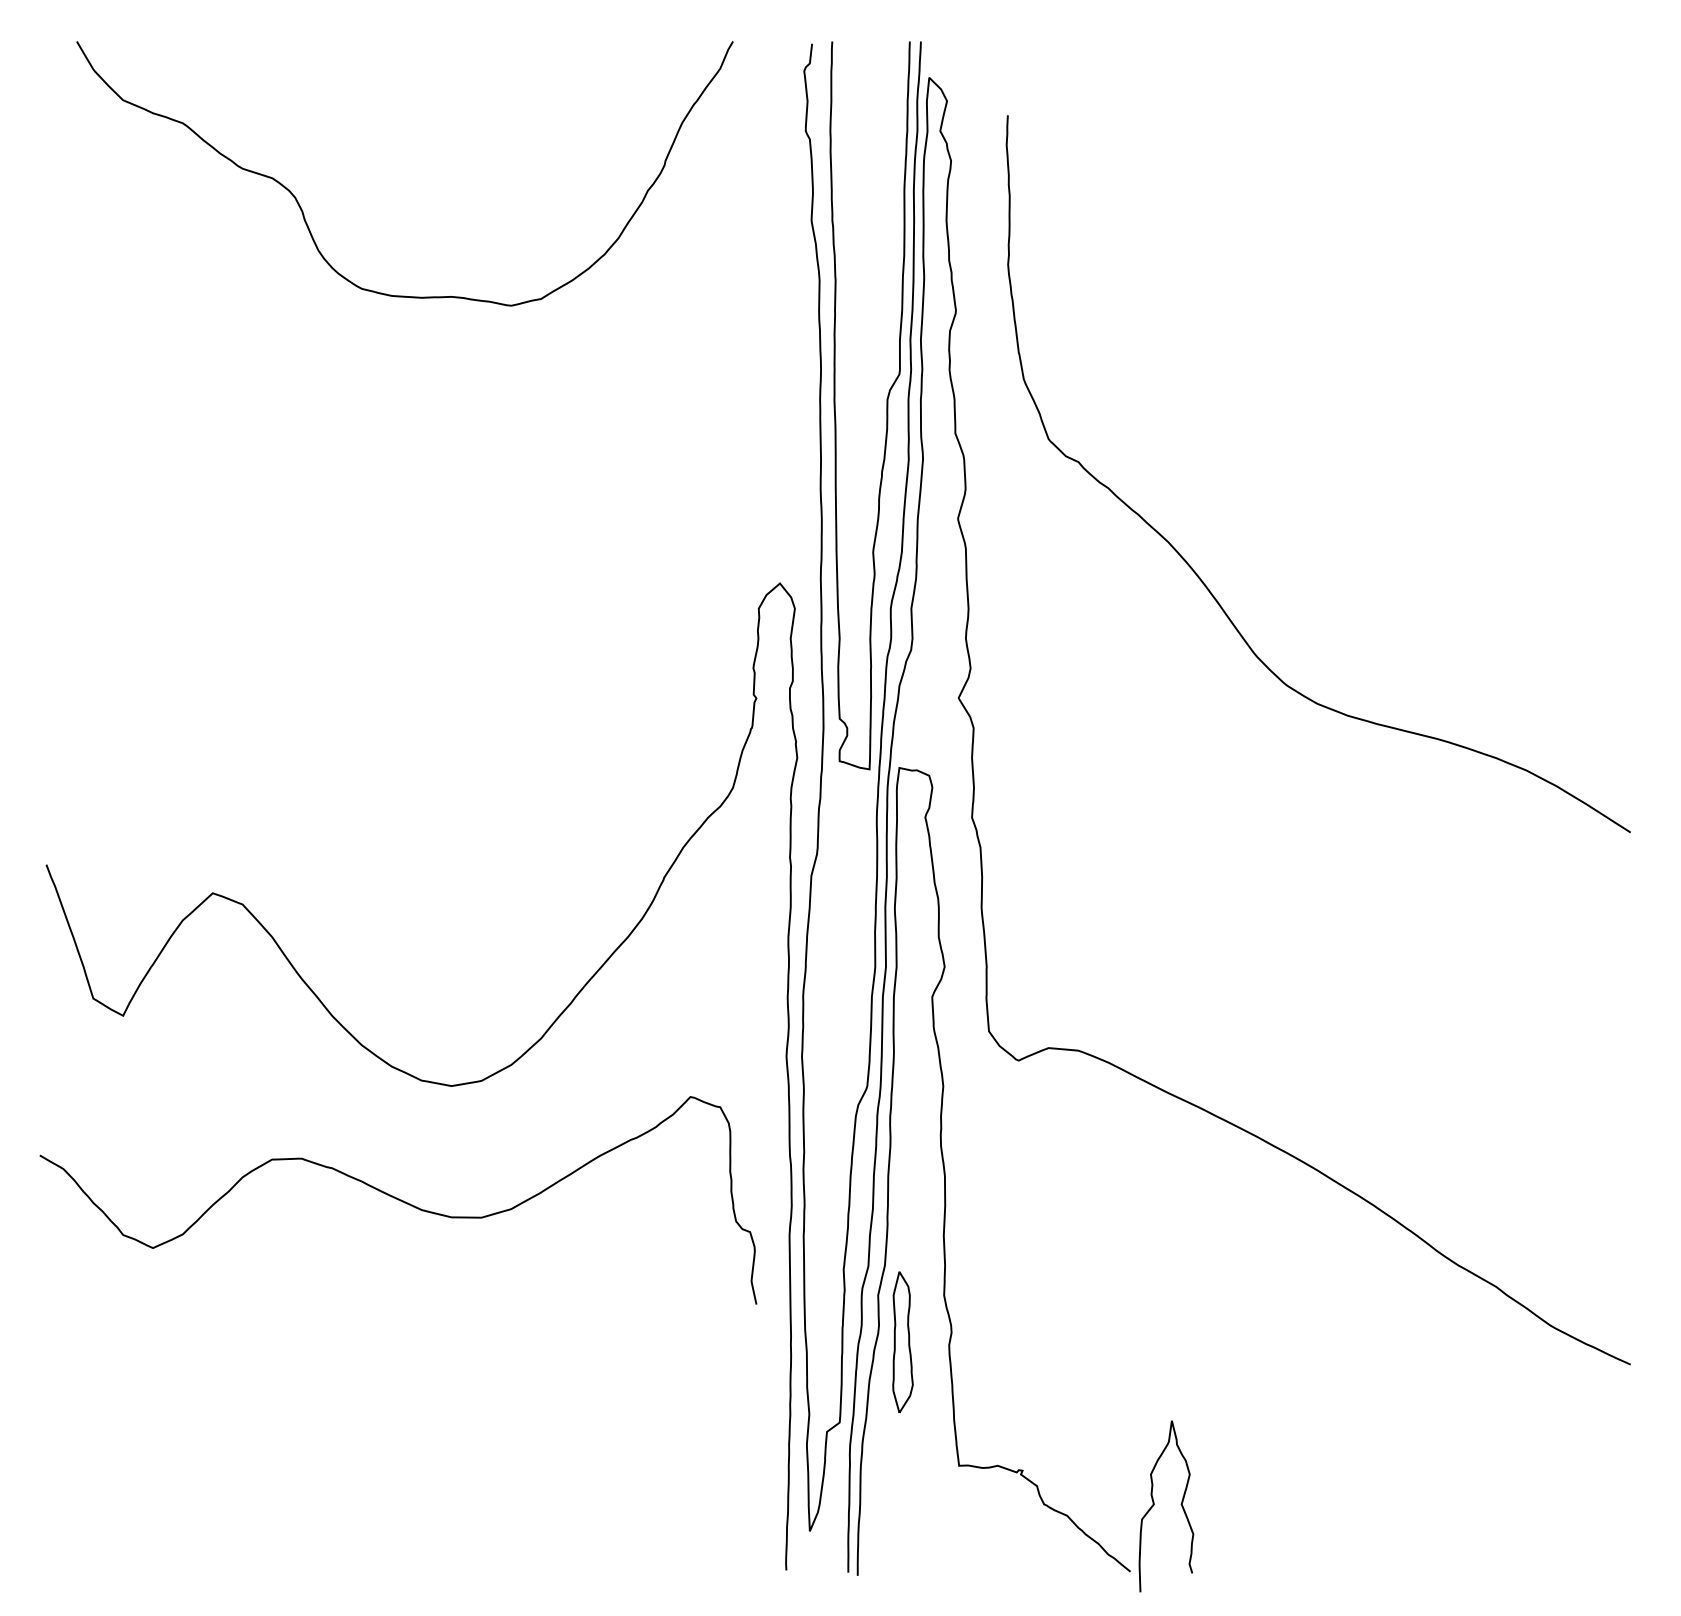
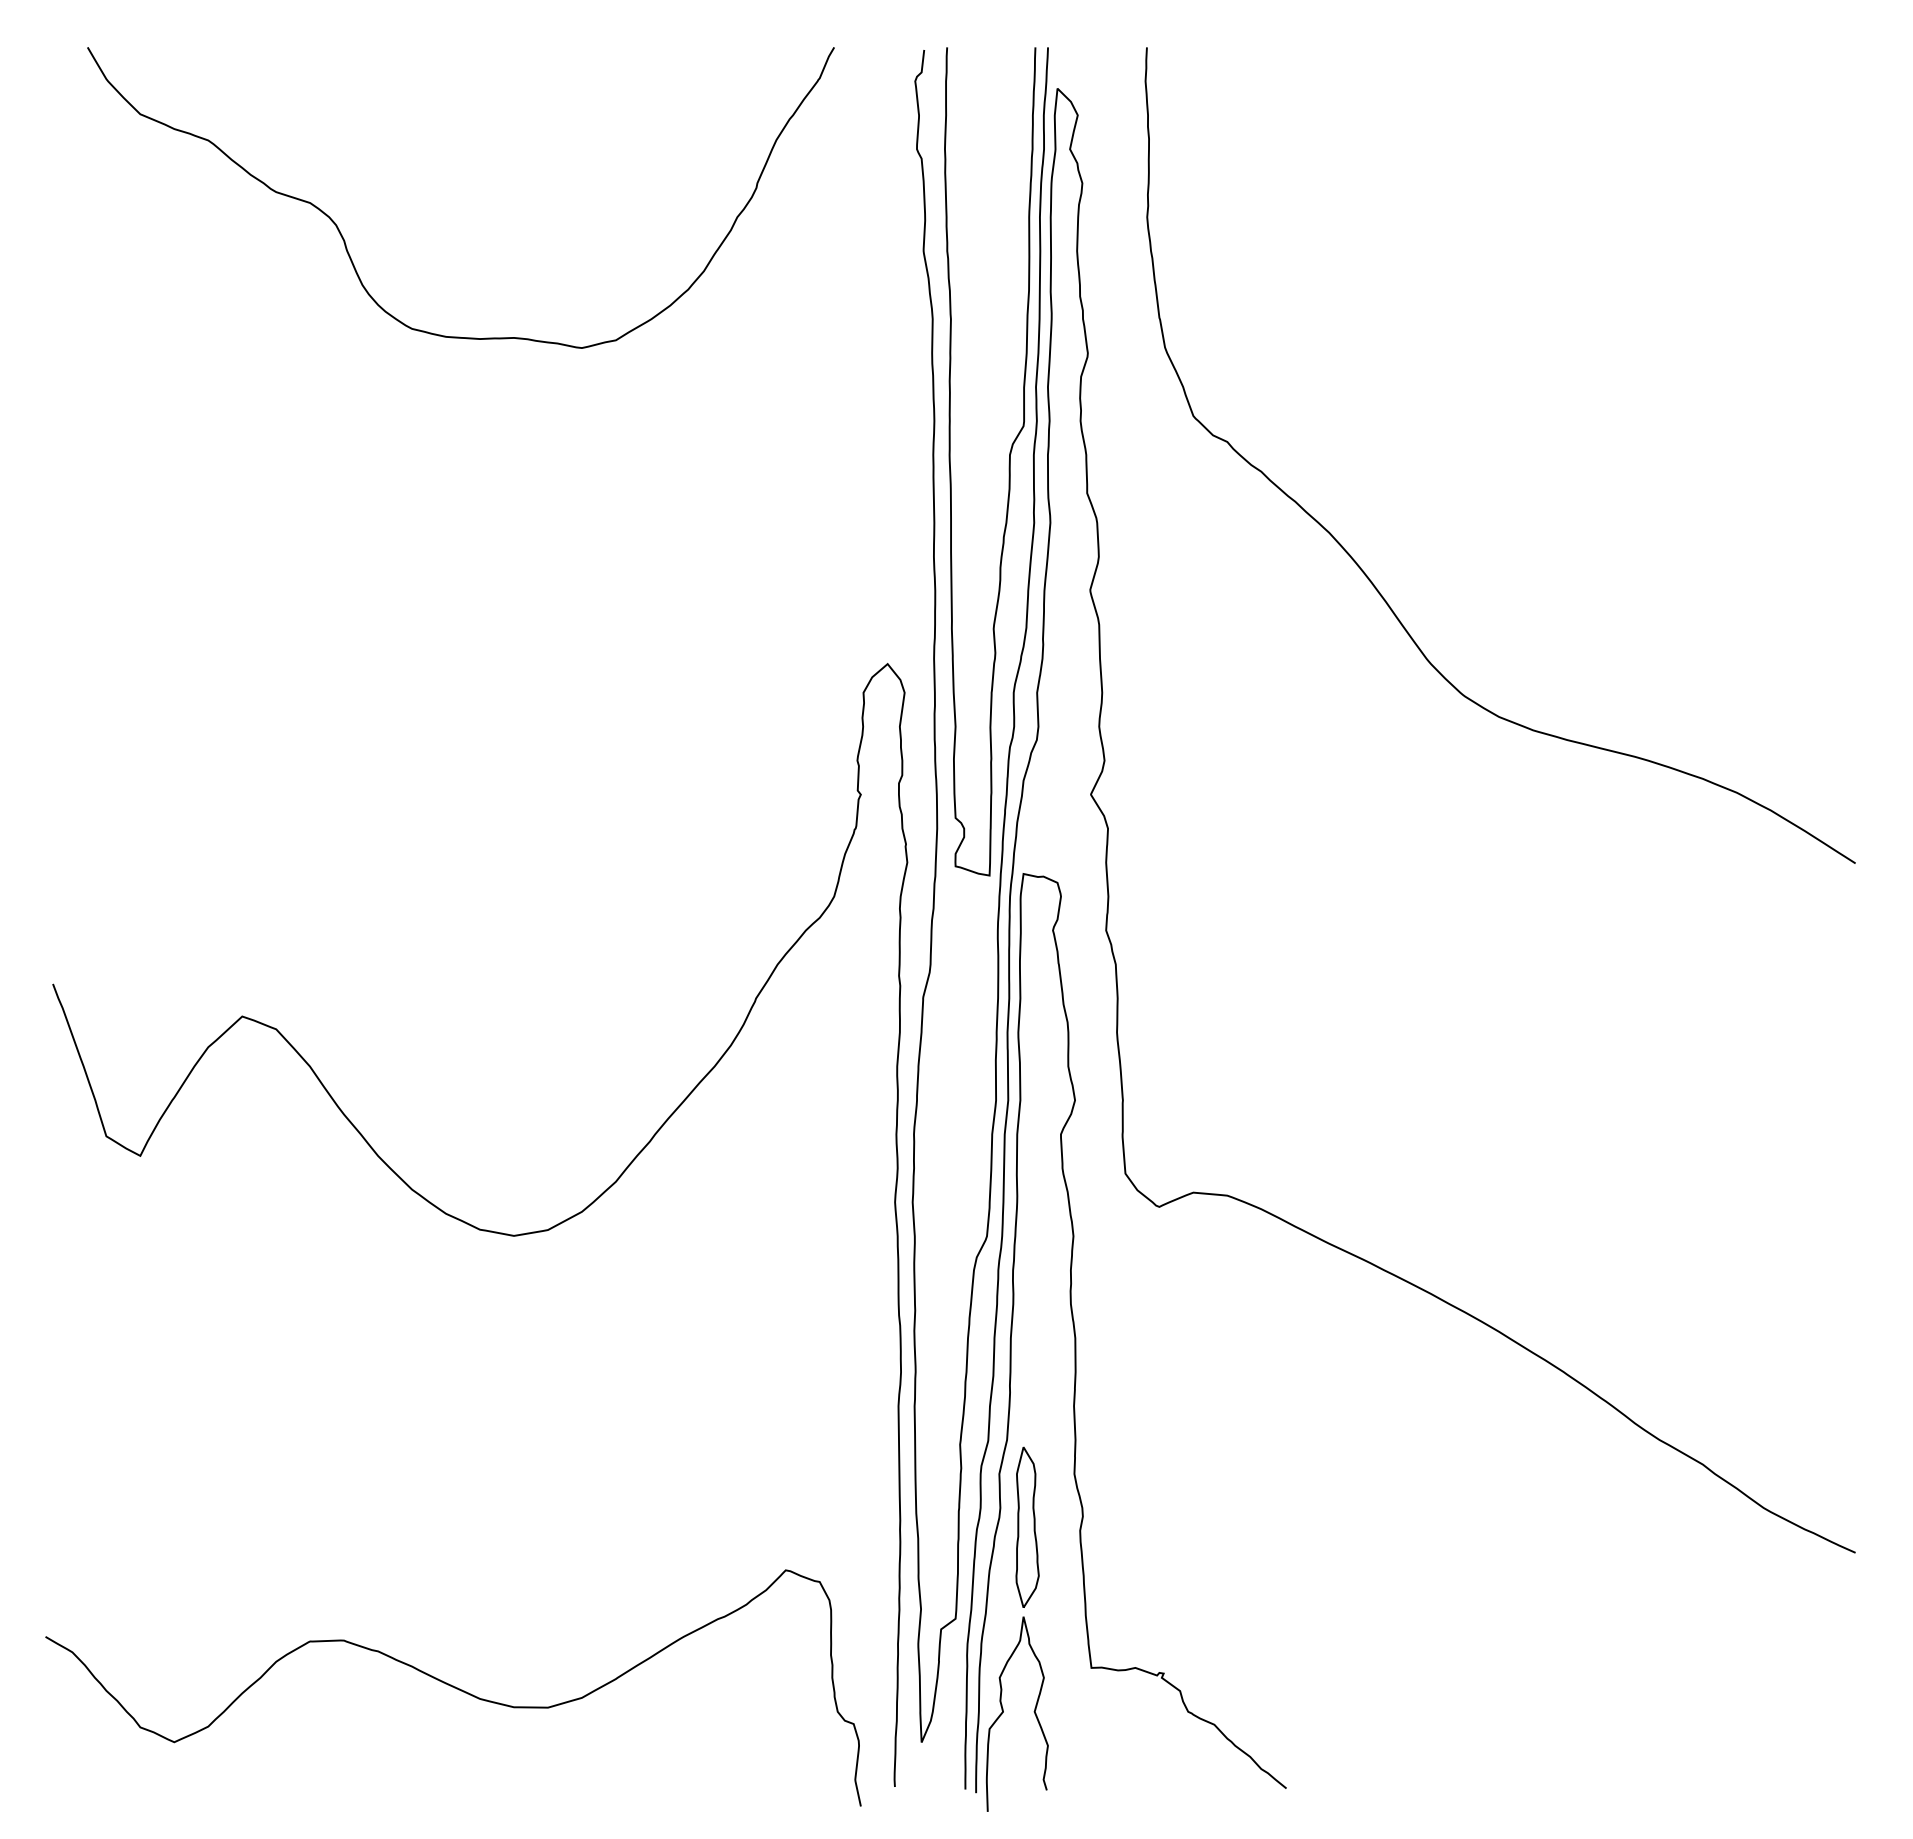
curve: (1195, 571) -> (1360, 566), moved
curve: (398, 1199) -> (453, 1687), moved
curve: (1154, 1504) -> (1003, 1712), moved

